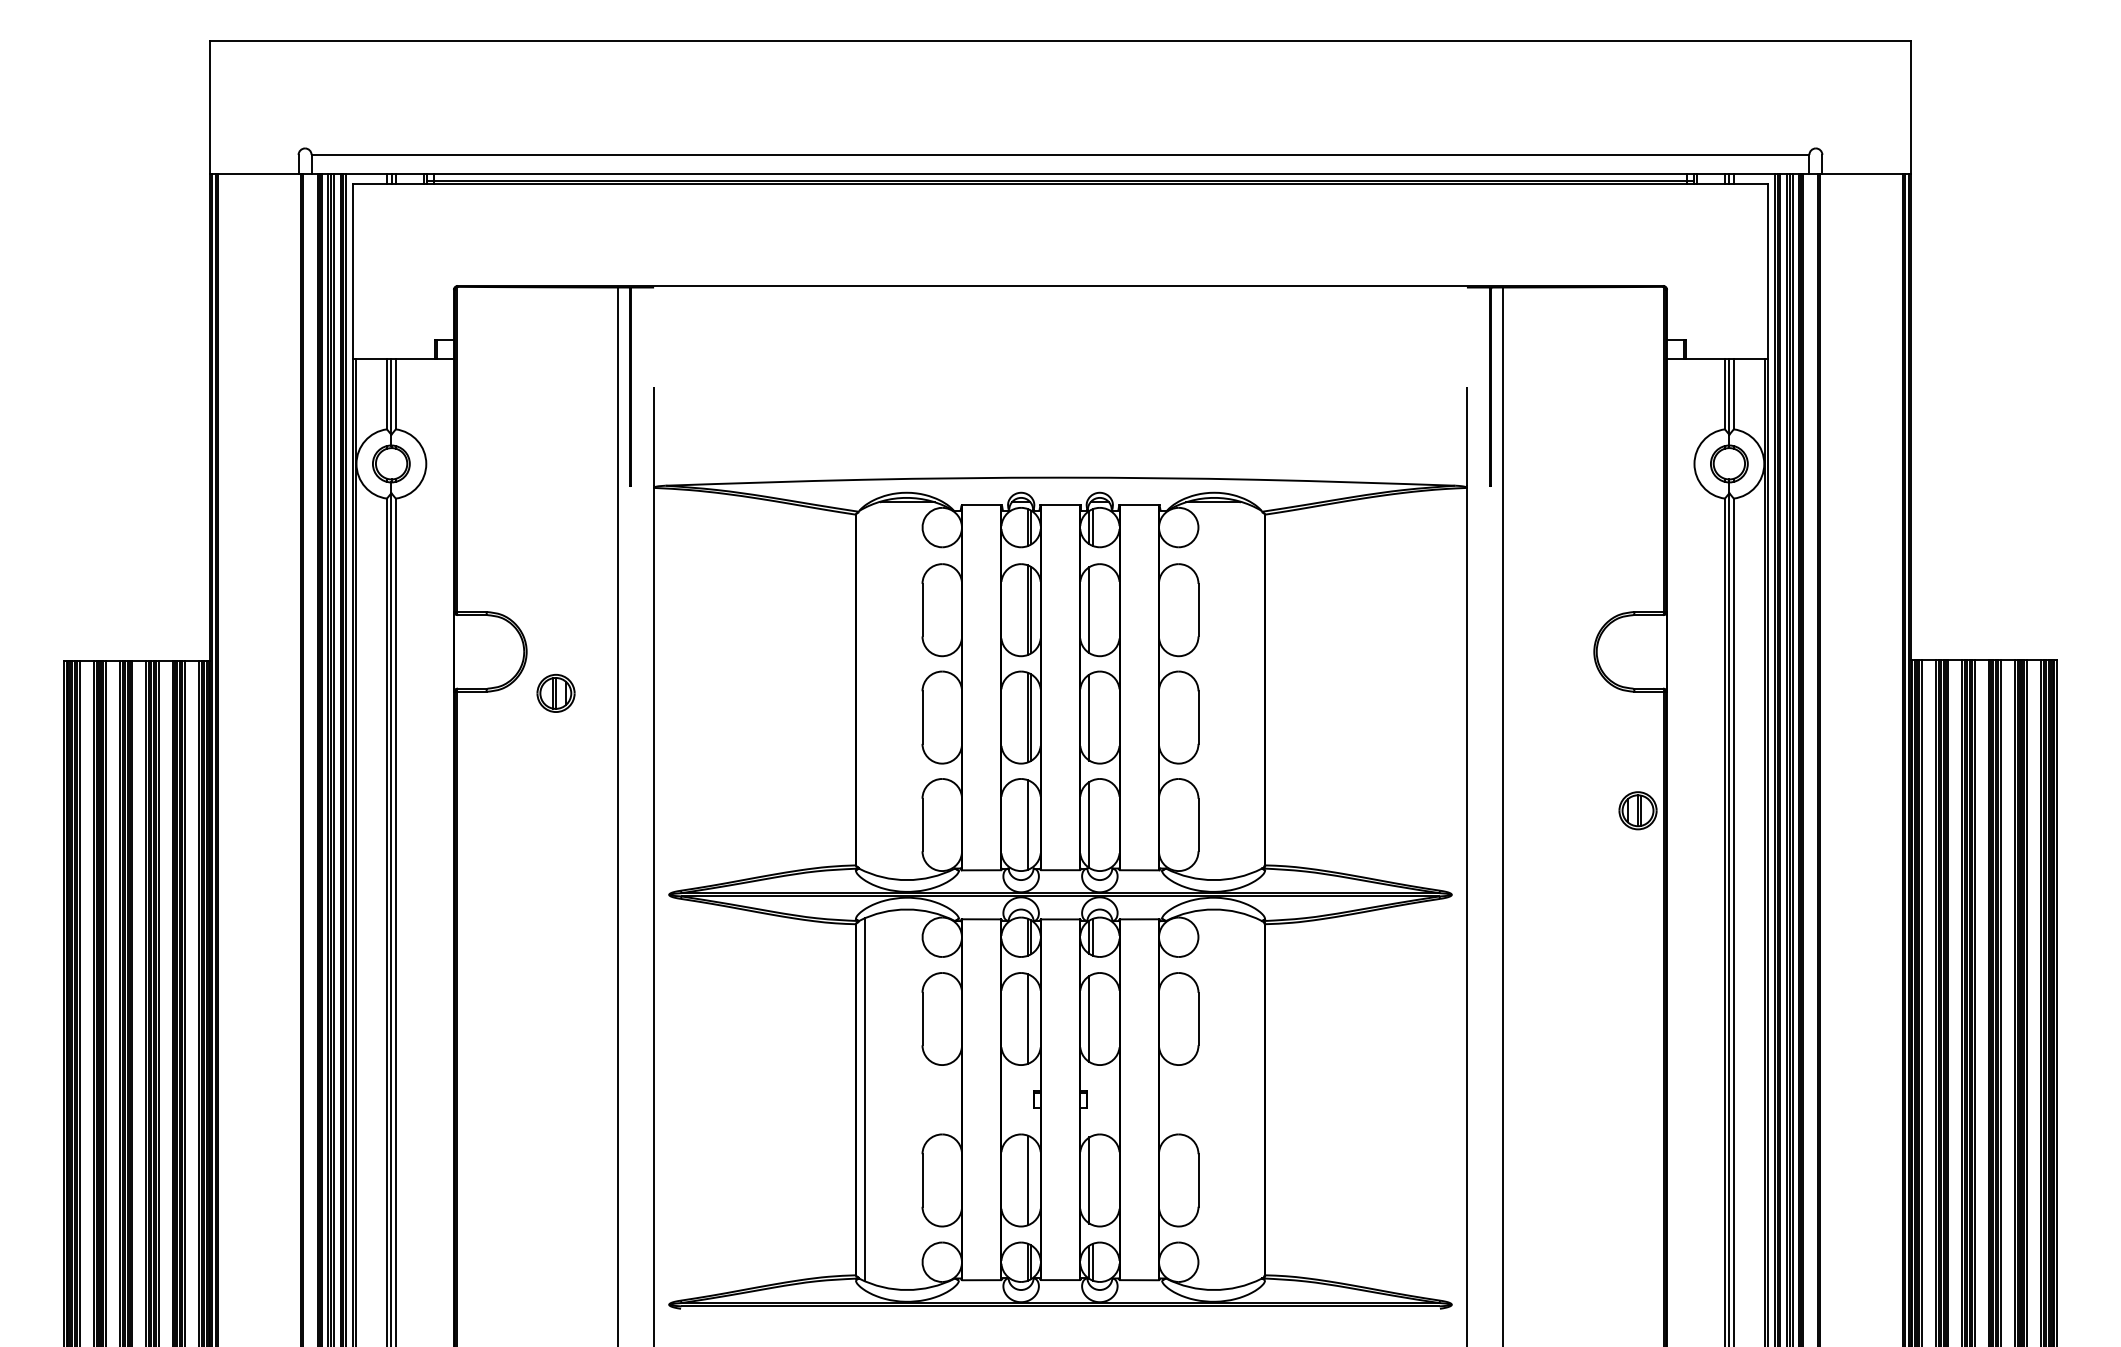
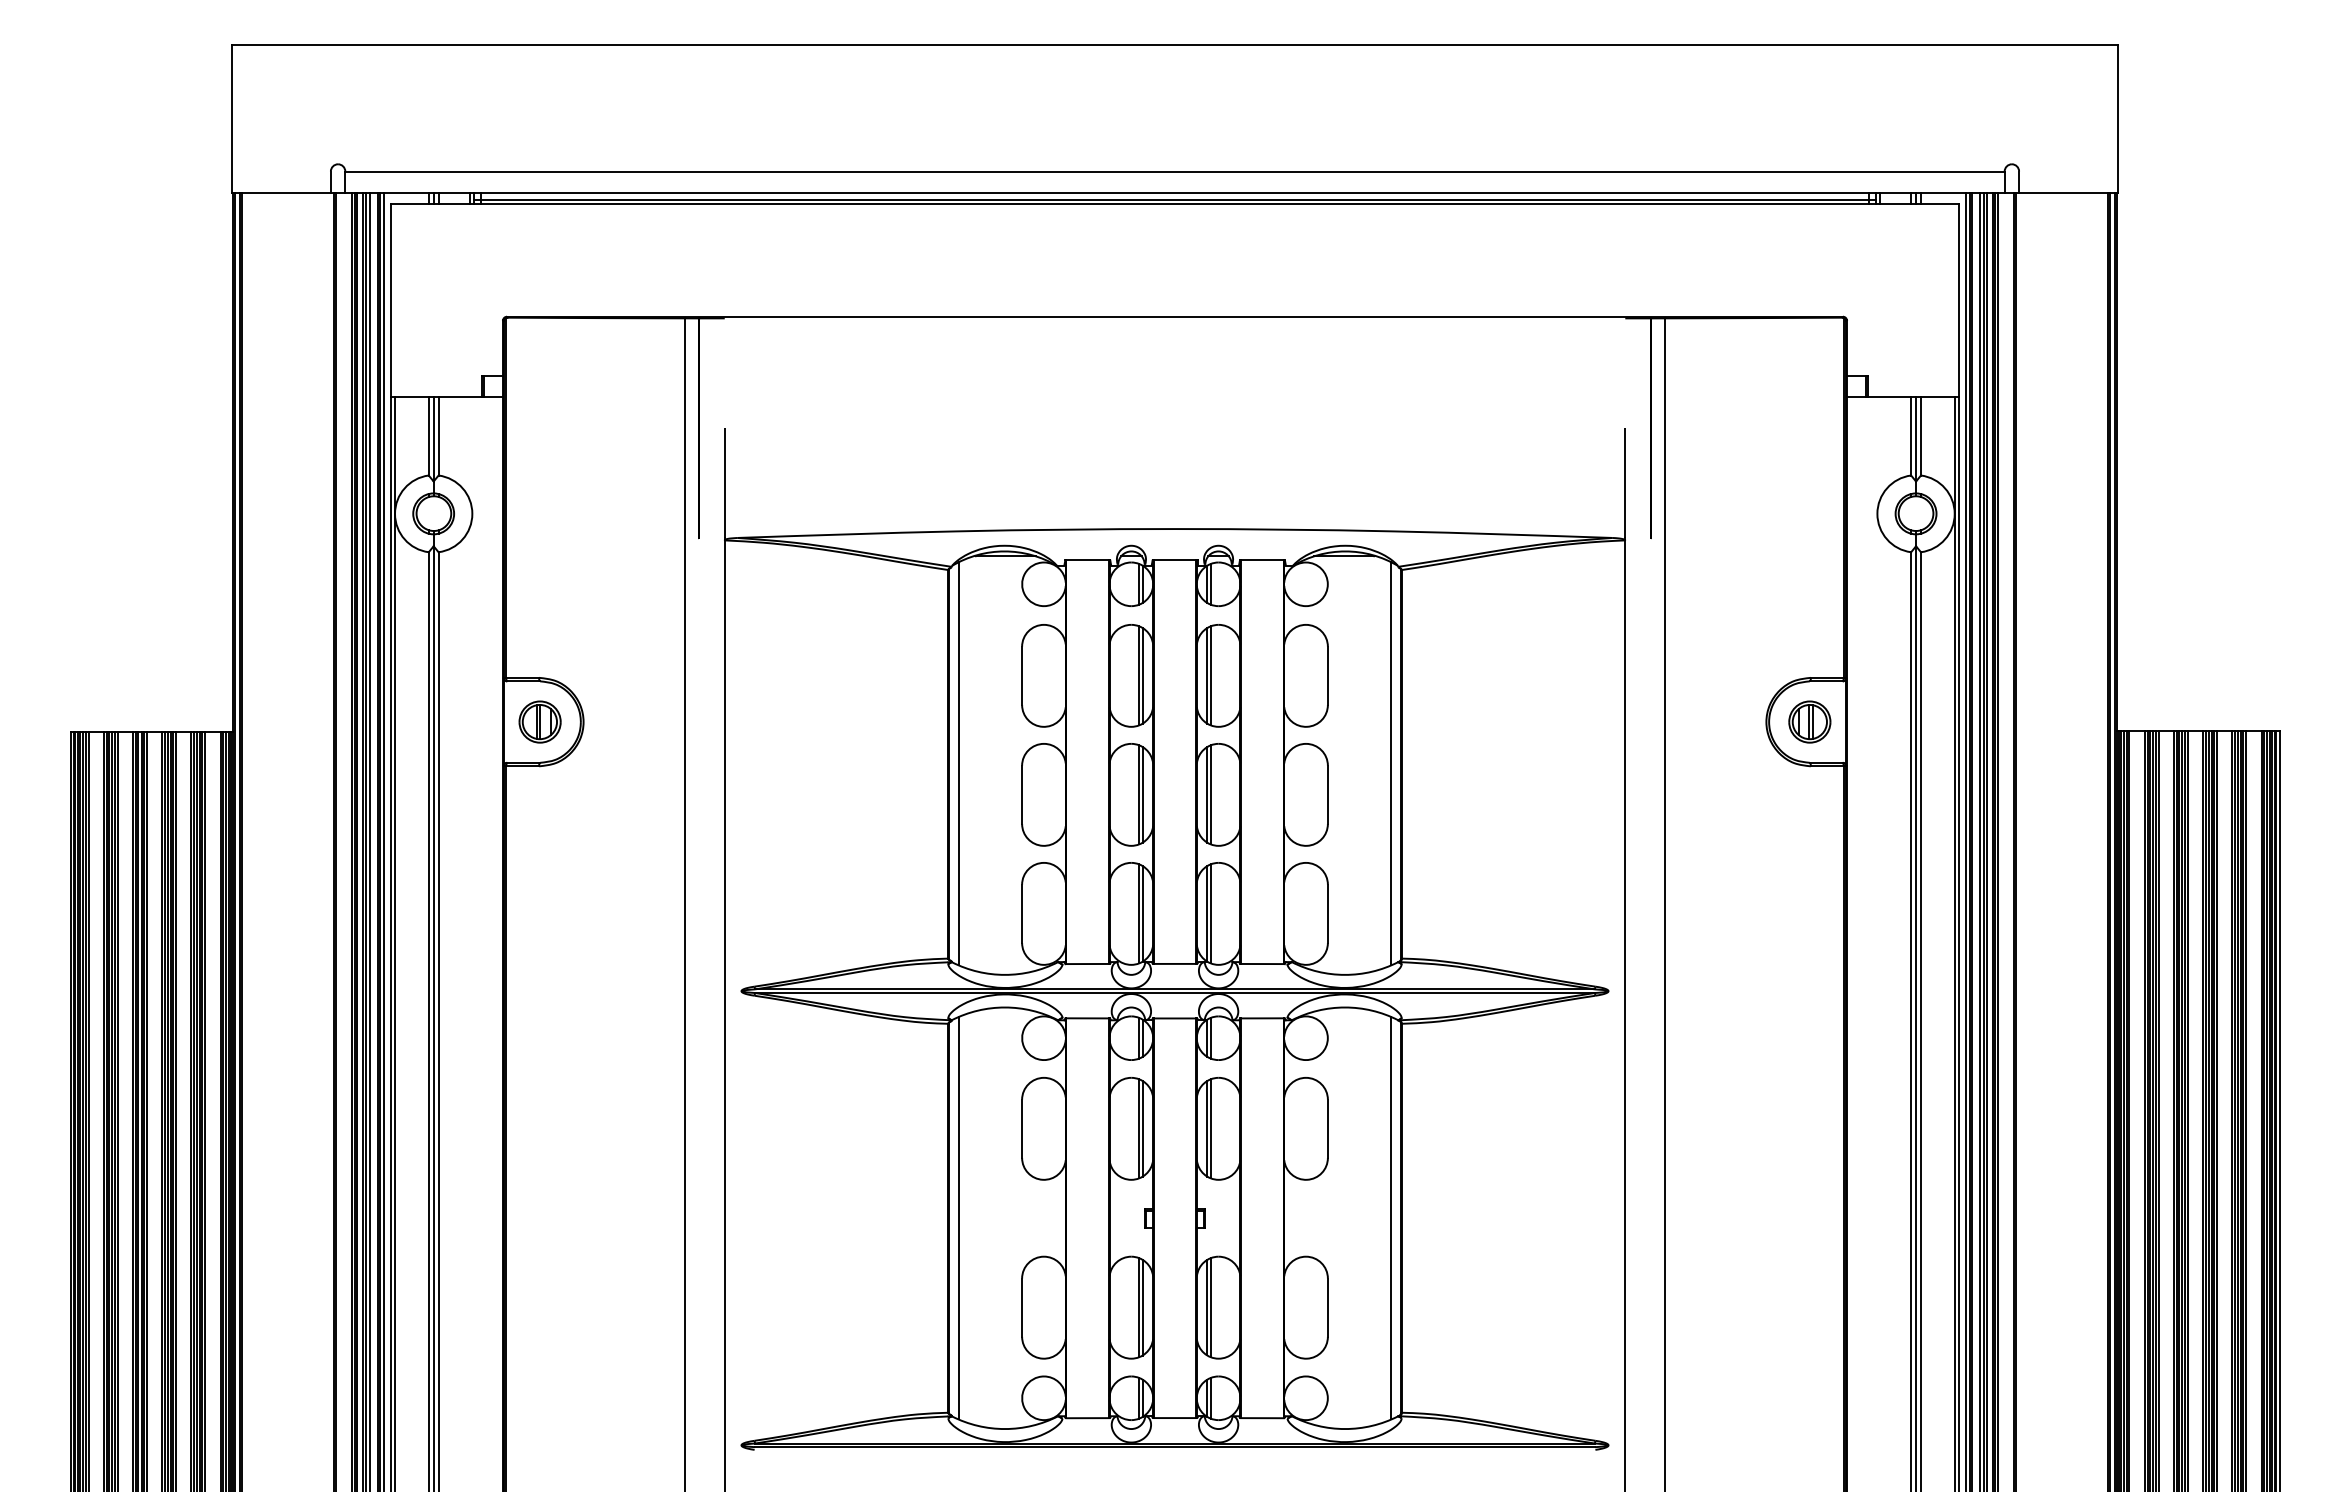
line: (1092, 609) -> (1210, 675), added
line: (865, 689) -> (958, 763), added
line: (1255, 689) -> (1391, 763), added
part: (555, 692) -> (539, 721), moved
line: (1092, 717) -> (1210, 794), added
part: (1637, 810) -> (1809, 721), moved
line: (1031, 824) -> (1142, 913), added
line: (1092, 824) -> (1210, 913), added
line: (1031, 1018) -> (1142, 1128), added
line: (1092, 1018) -> (1210, 1128), added
line: (1255, 1099) -> (1391, 1218), added
line: (1031, 1180) -> (1142, 1307), added
line: (1092, 1180) -> (1210, 1307), added

